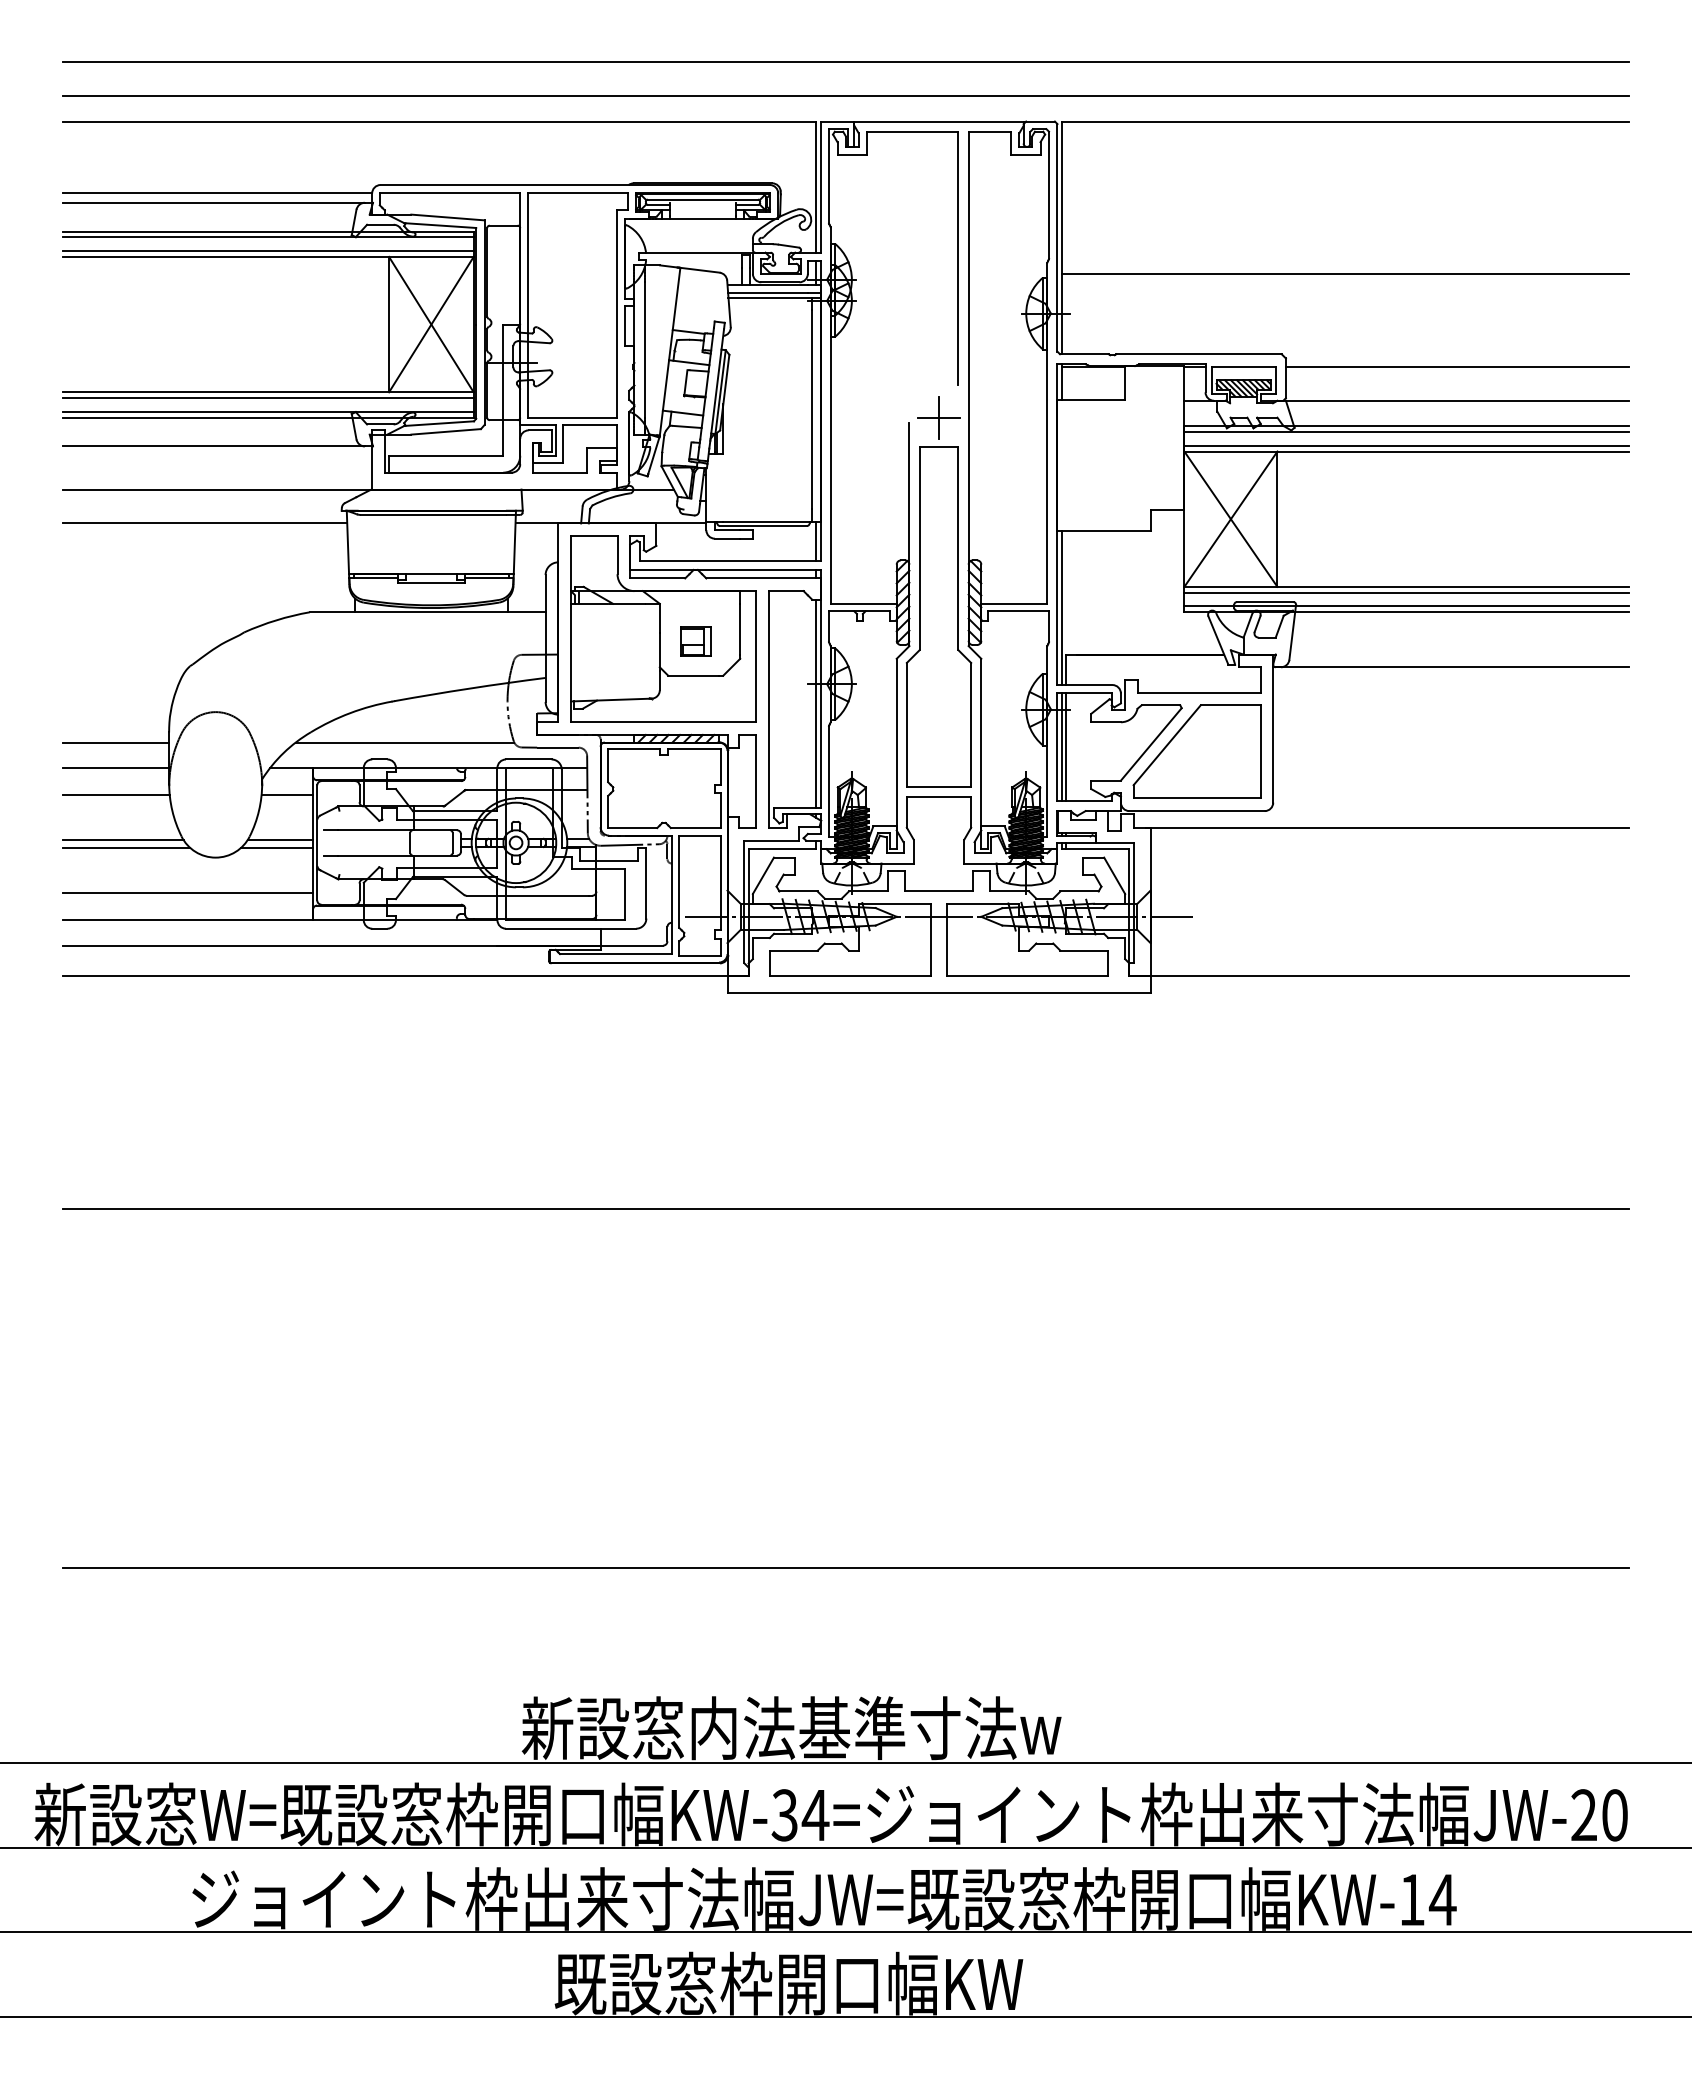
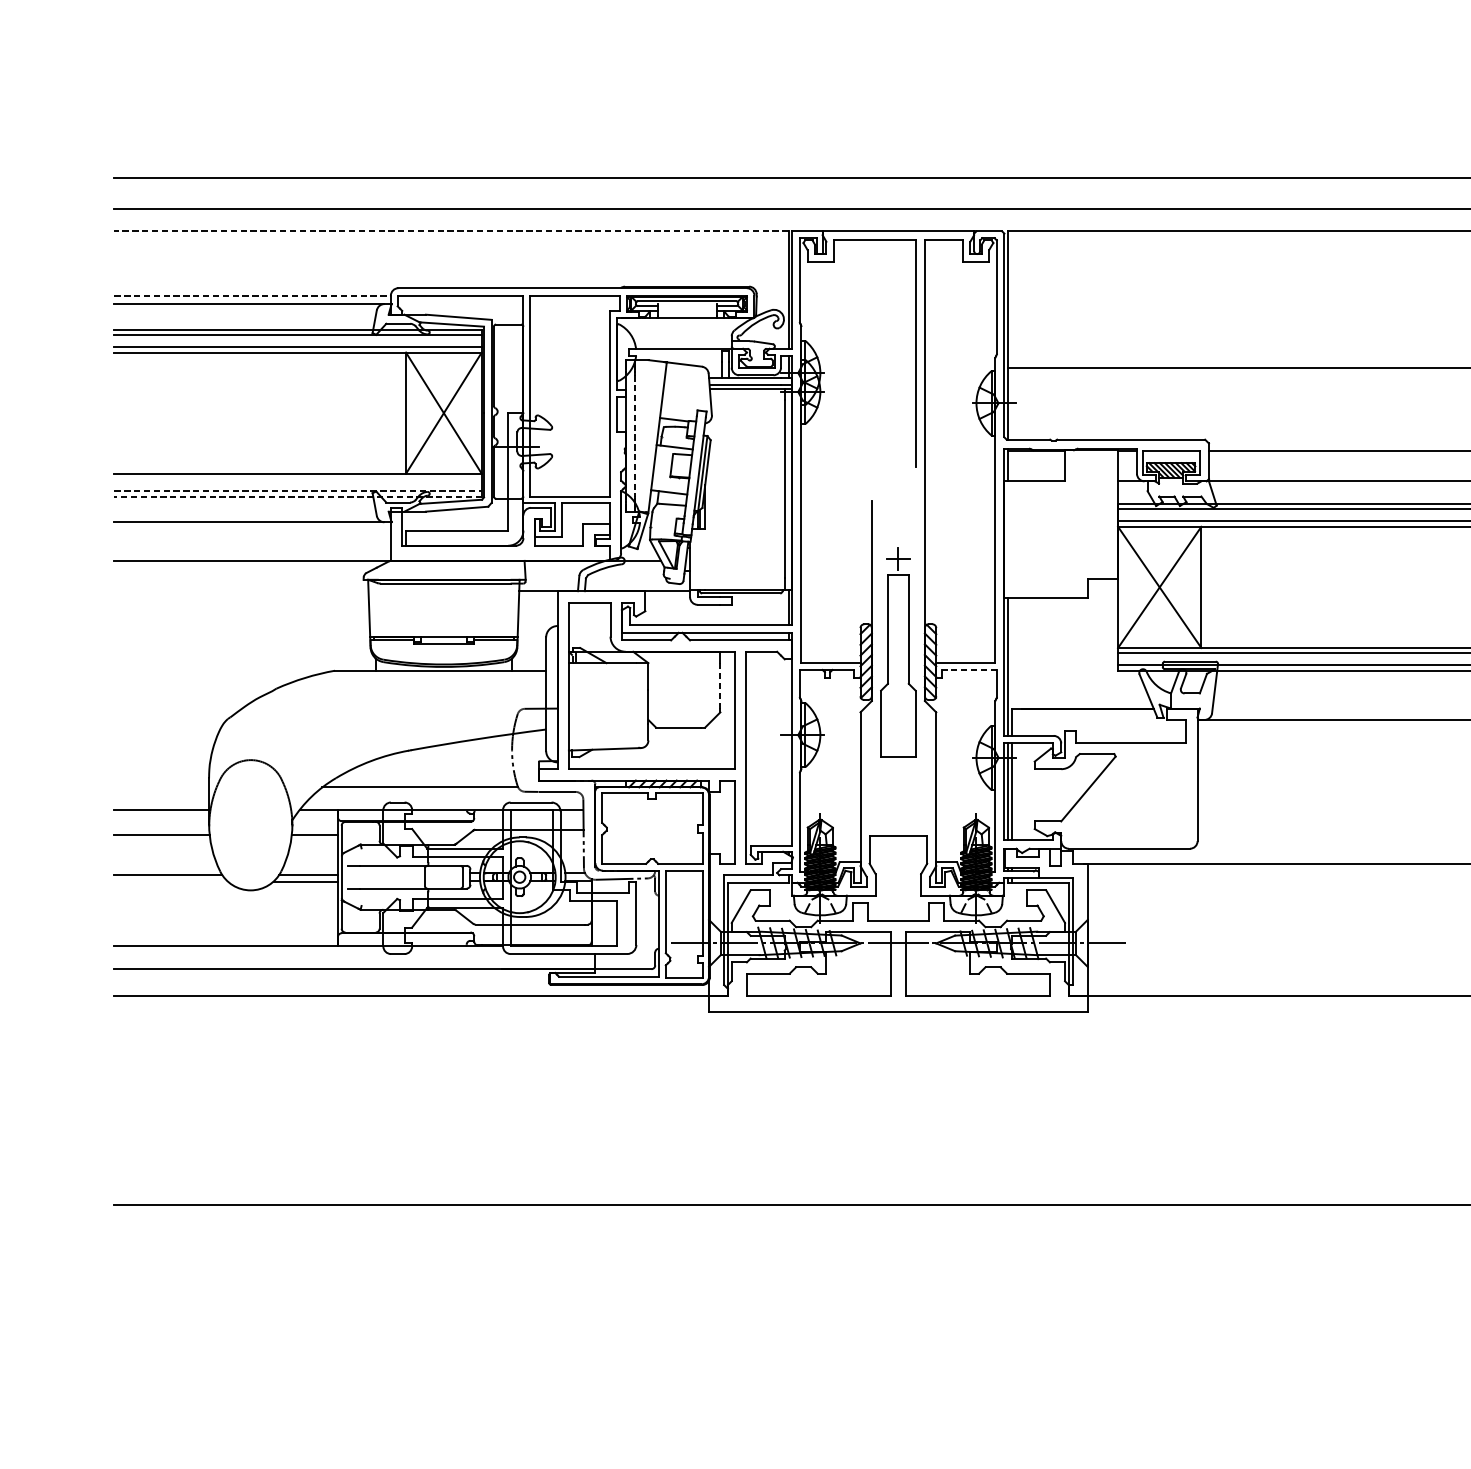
line: (439, 121) -> (451, 231), solid -> dashed
line: (218, 193) -> (253, 295), solid -> dashed
line: (644, 350) -> (634, 436), solid -> dashed
line: (268, 398) -> (298, 479), removed
line: (269, 411) -> (298, 490), solid -> dashed
line: (268, 417) -> (298, 496), solid -> dashed
line: (205, 523) -> (241, 591), removed
part: (938, 591) -> (897, 652), size x0.6
line: (1018, 611) -> (969, 670), solid -> dashed
line: (740, 629) -> (720, 686), solid -> dashed
part: (695, 641) -> (680, 696), removed
line: (816, 703) -> (788, 752), removed
line: (116, 742) -> (161, 787), removed
part: (1196, 751) -> (1128, 795), removed
line: (126, 847) -> (170, 881), removed
line: (188, 892) -> (226, 921), removed

